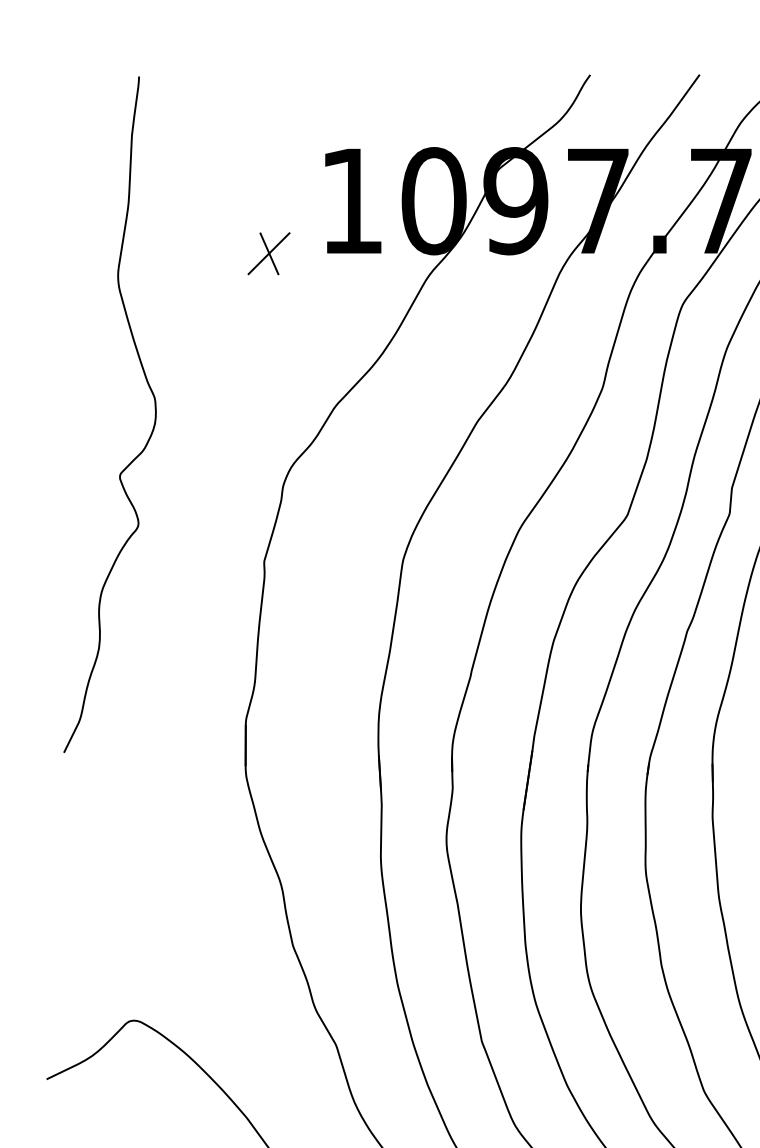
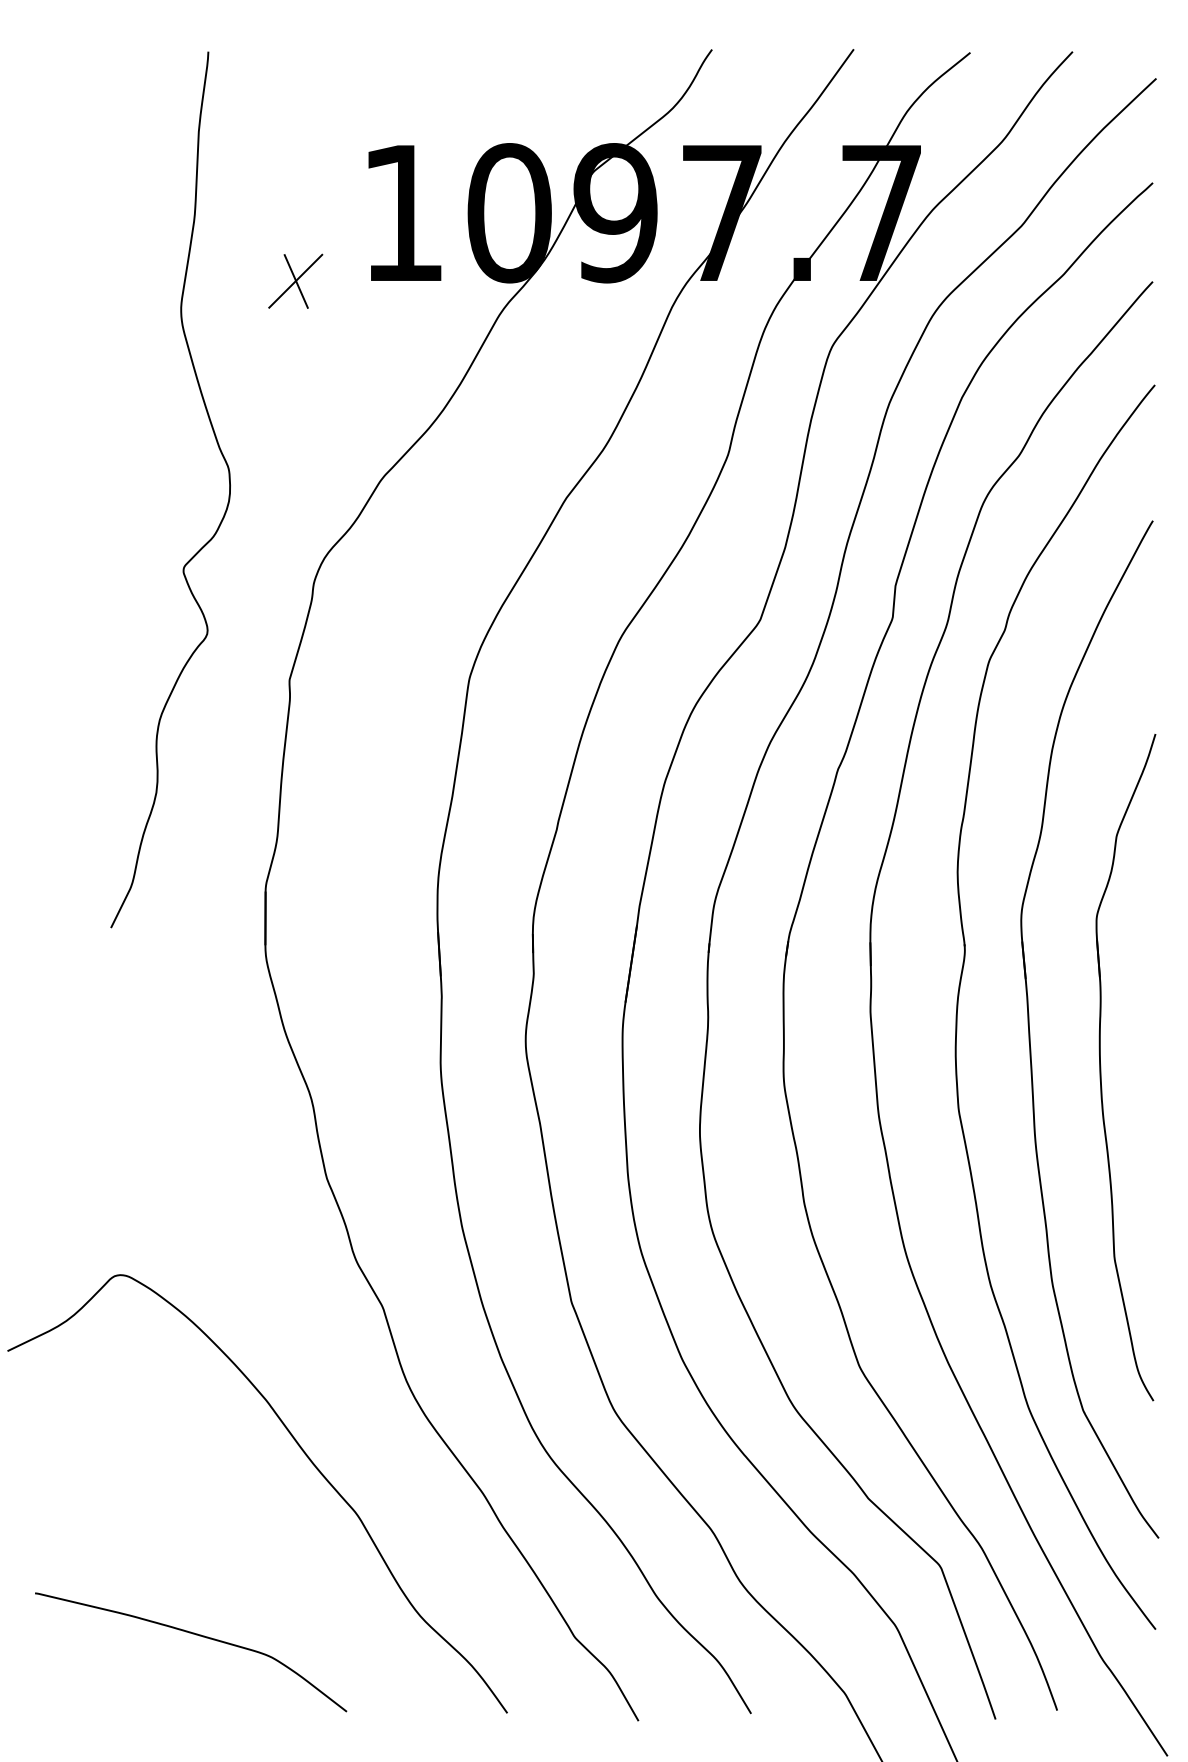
curve: (154, 419) -> (228, 495), moved

